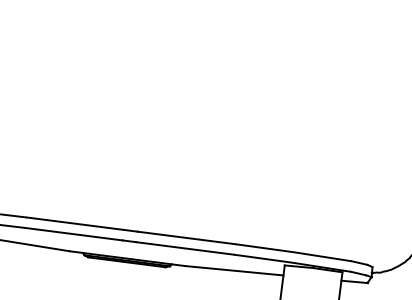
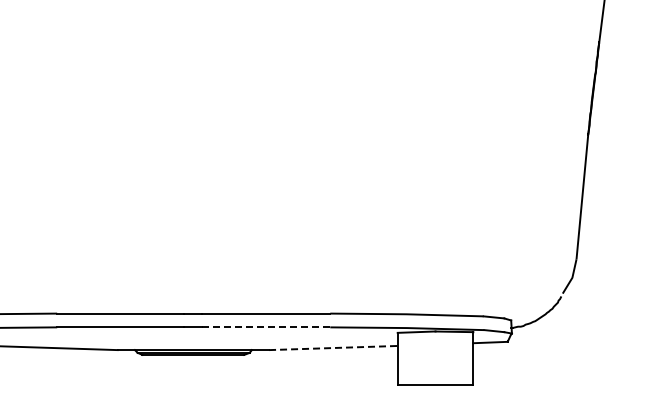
line: (185, 248) -> (266, 327), solid -> dashed
line: (234, 271) -> (333, 348), solid -> dashed

